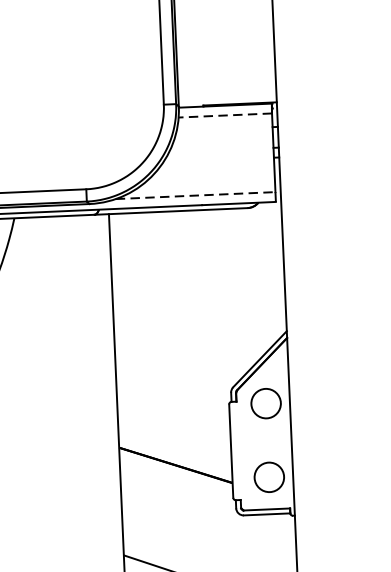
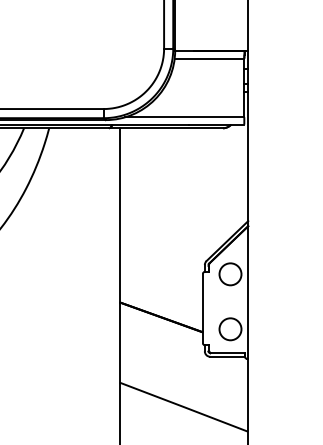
line: (225, 115) -> (209, 58), dashed -> solid
line: (195, 195) -> (184, 117), dashed -> solid

